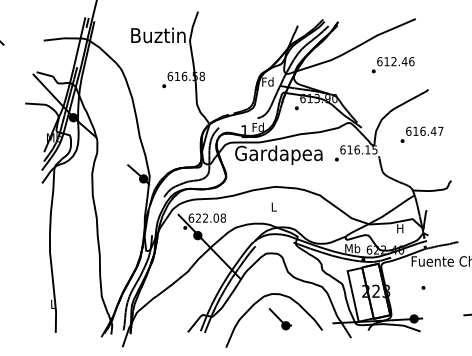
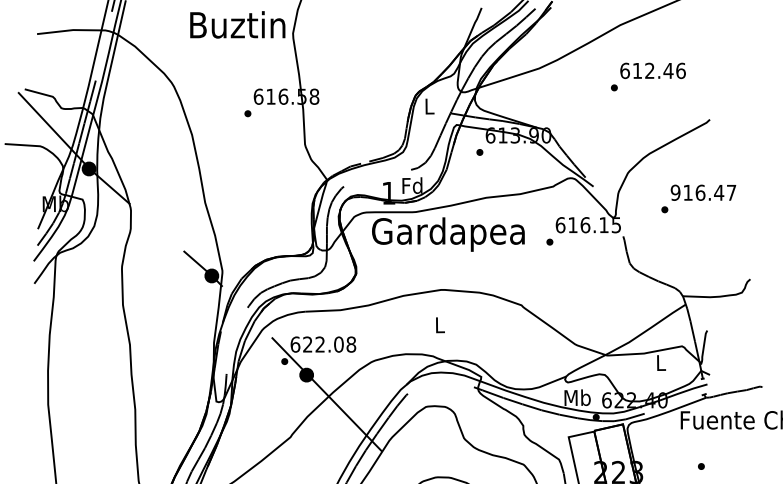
text: (267, 81) -> (428, 105), Fd -> L
text: (408, 130) -> (675, 191), 616.47 -> 916.47
text: (400, 228) -> (661, 362), H -> L

